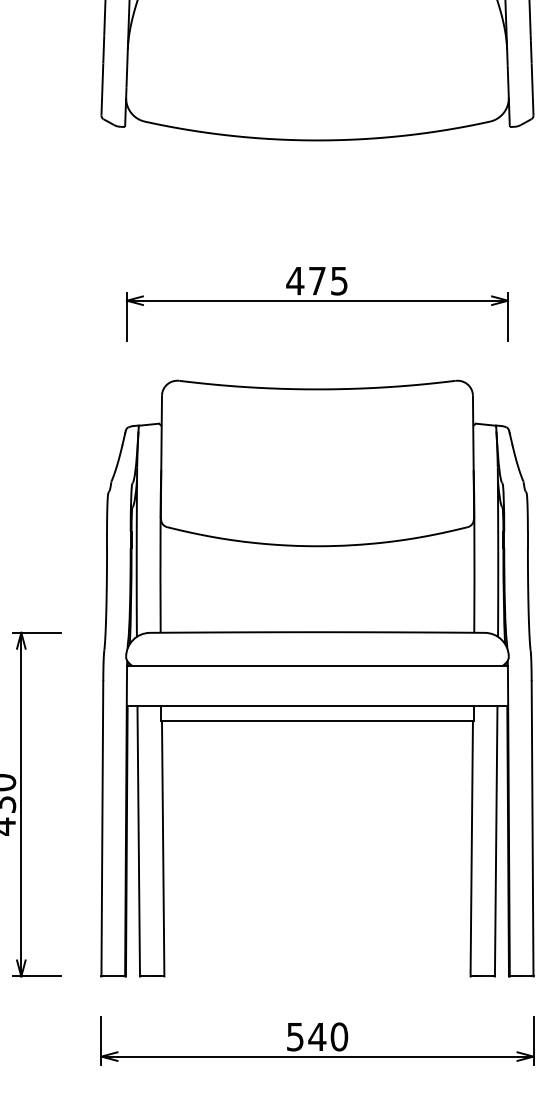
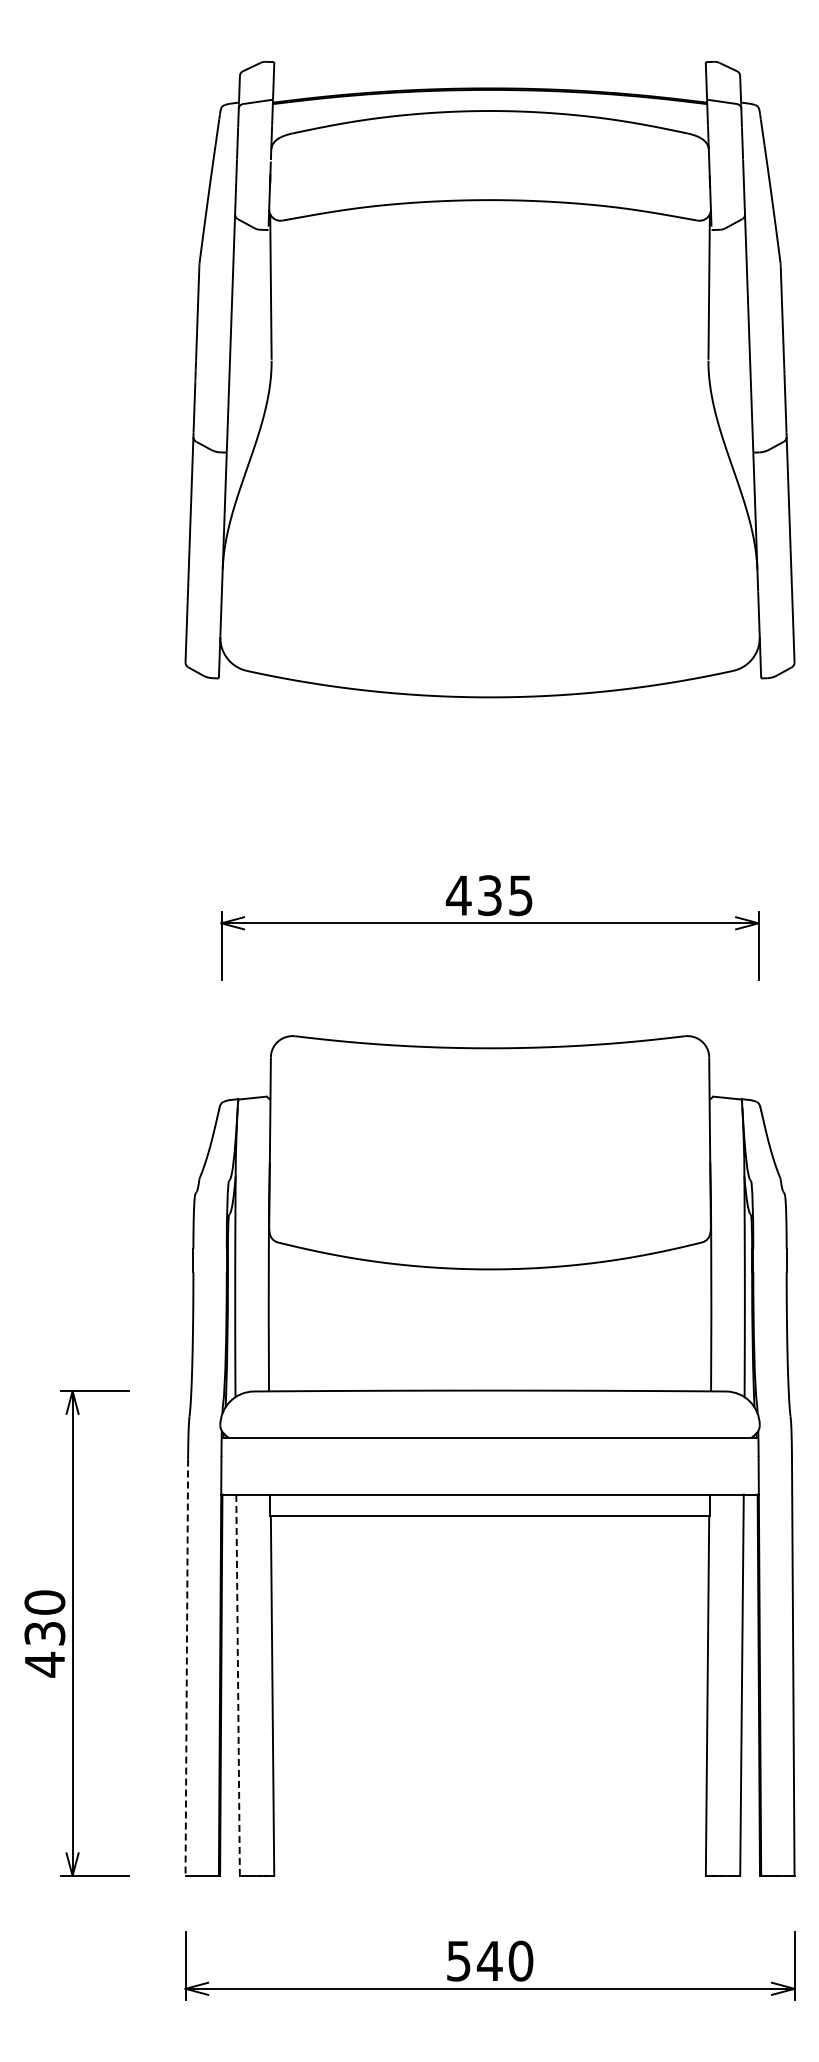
text: (317, 280) -> (489, 895), 475 -> 435
line: (102, 829) -> (186, 1668), solid -> dashed
line: (139, 841) -> (238, 1685), solid -> dashed

